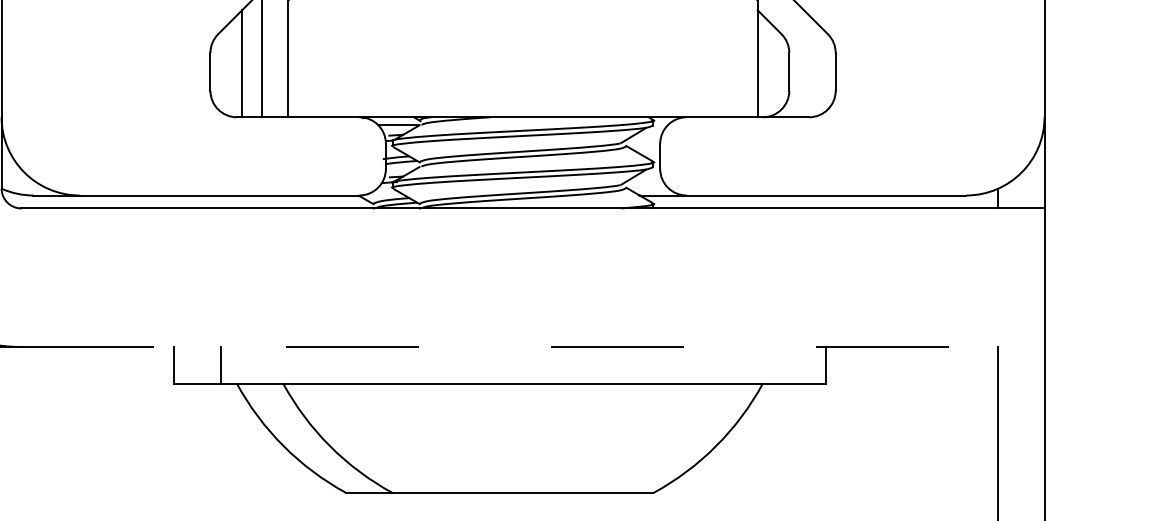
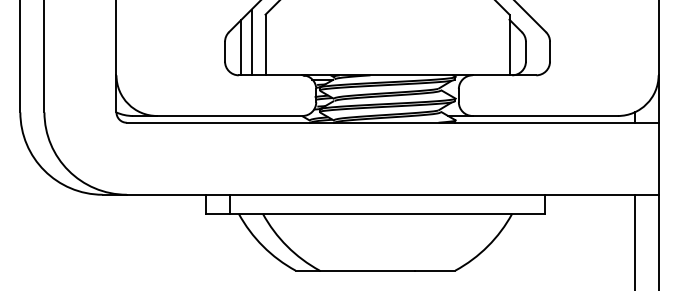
line: (532, 346) -> (392, 194), dashed -> solid

